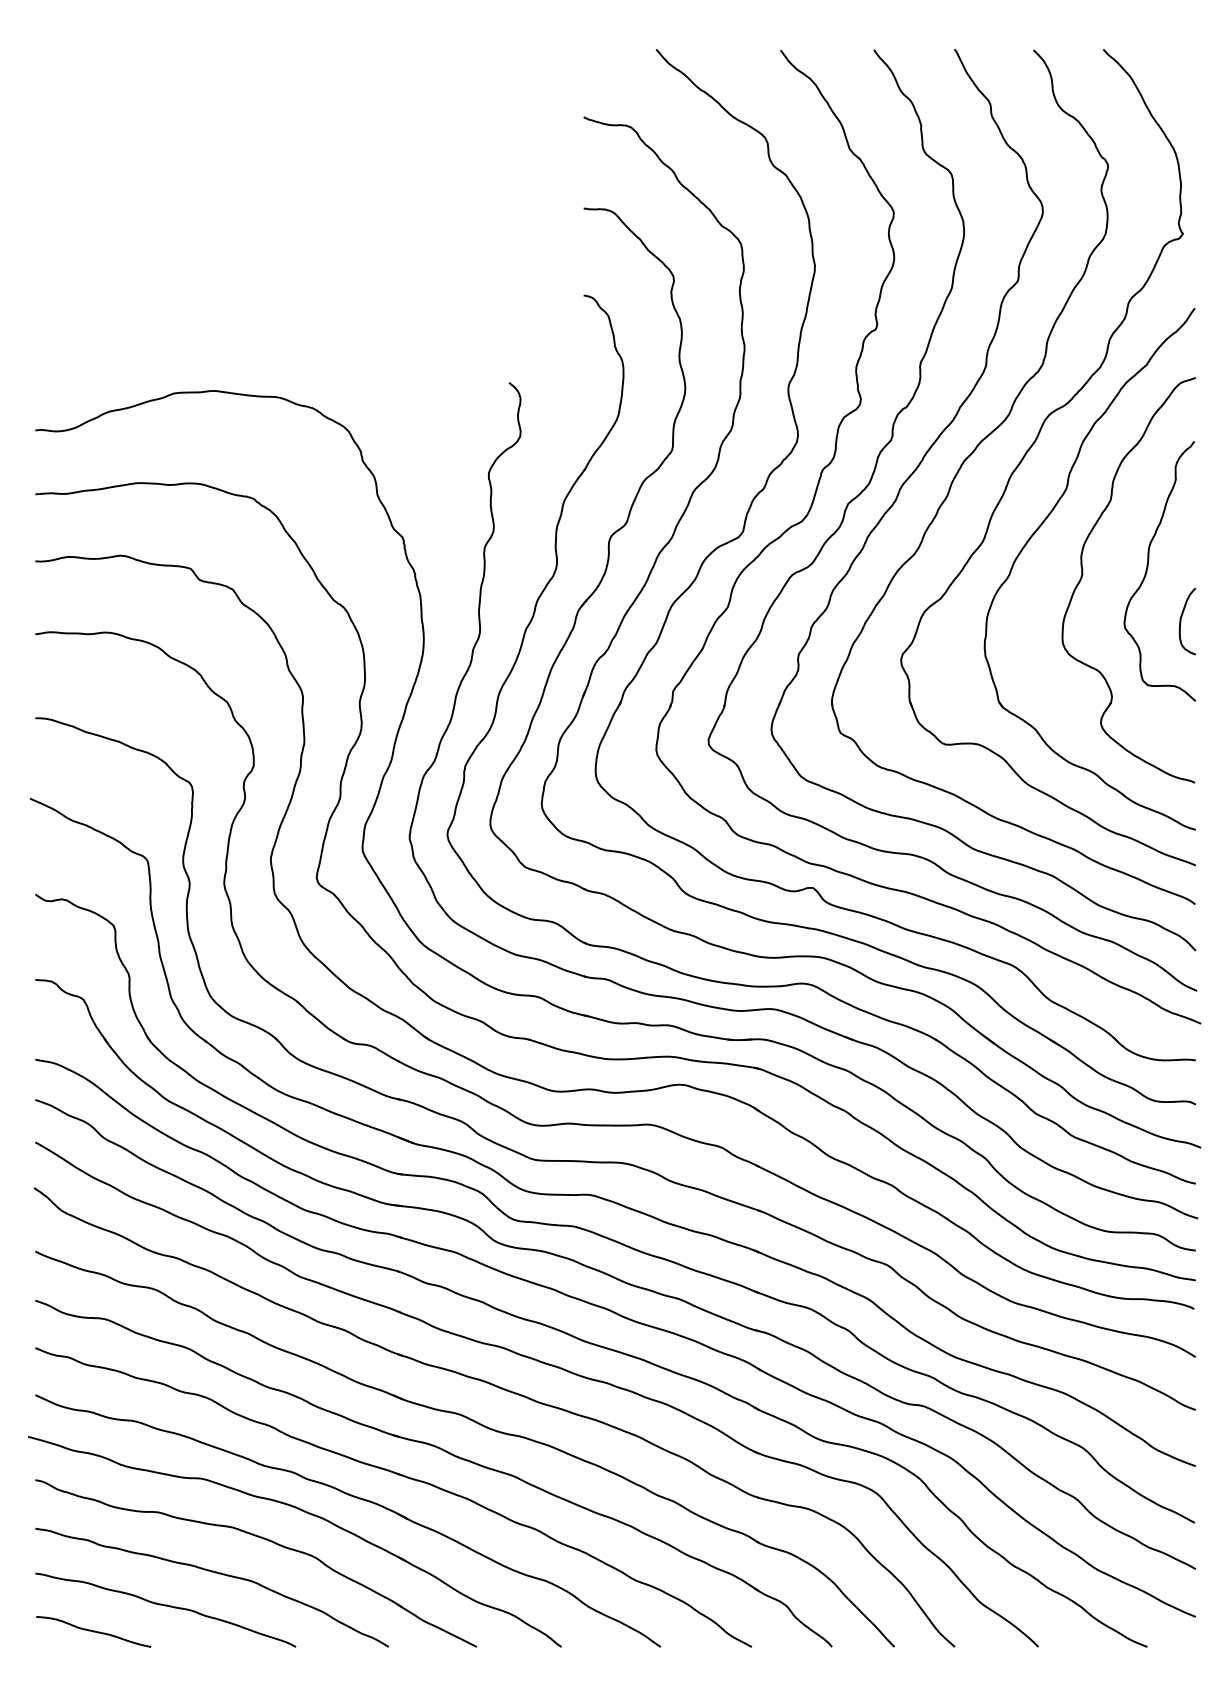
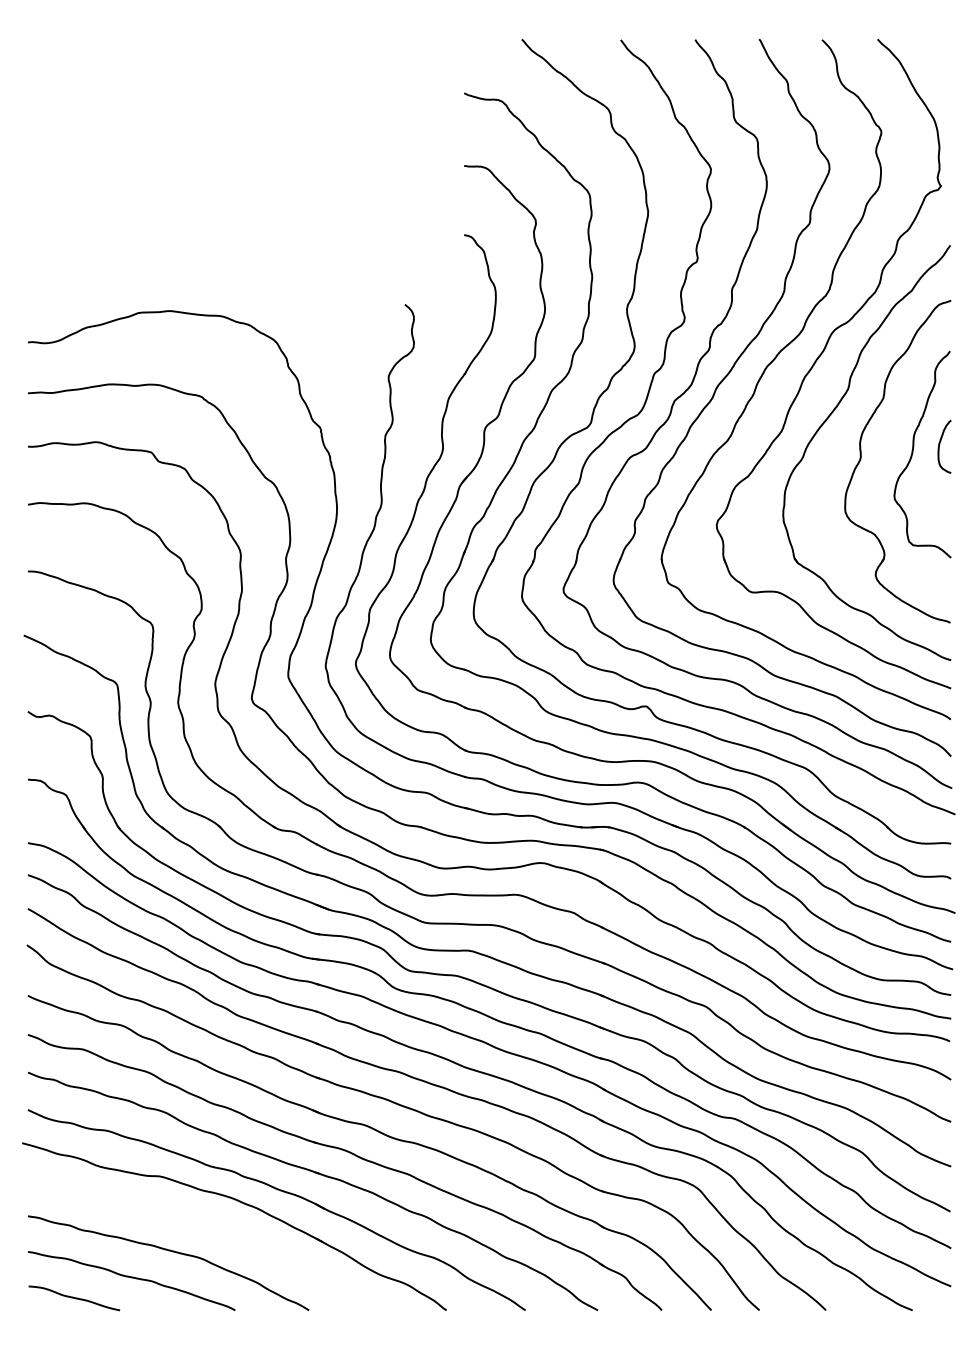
curve: (1181, 621) -> (939, 446), moved
part: (263, 1539) -> (209, 1224), removed

